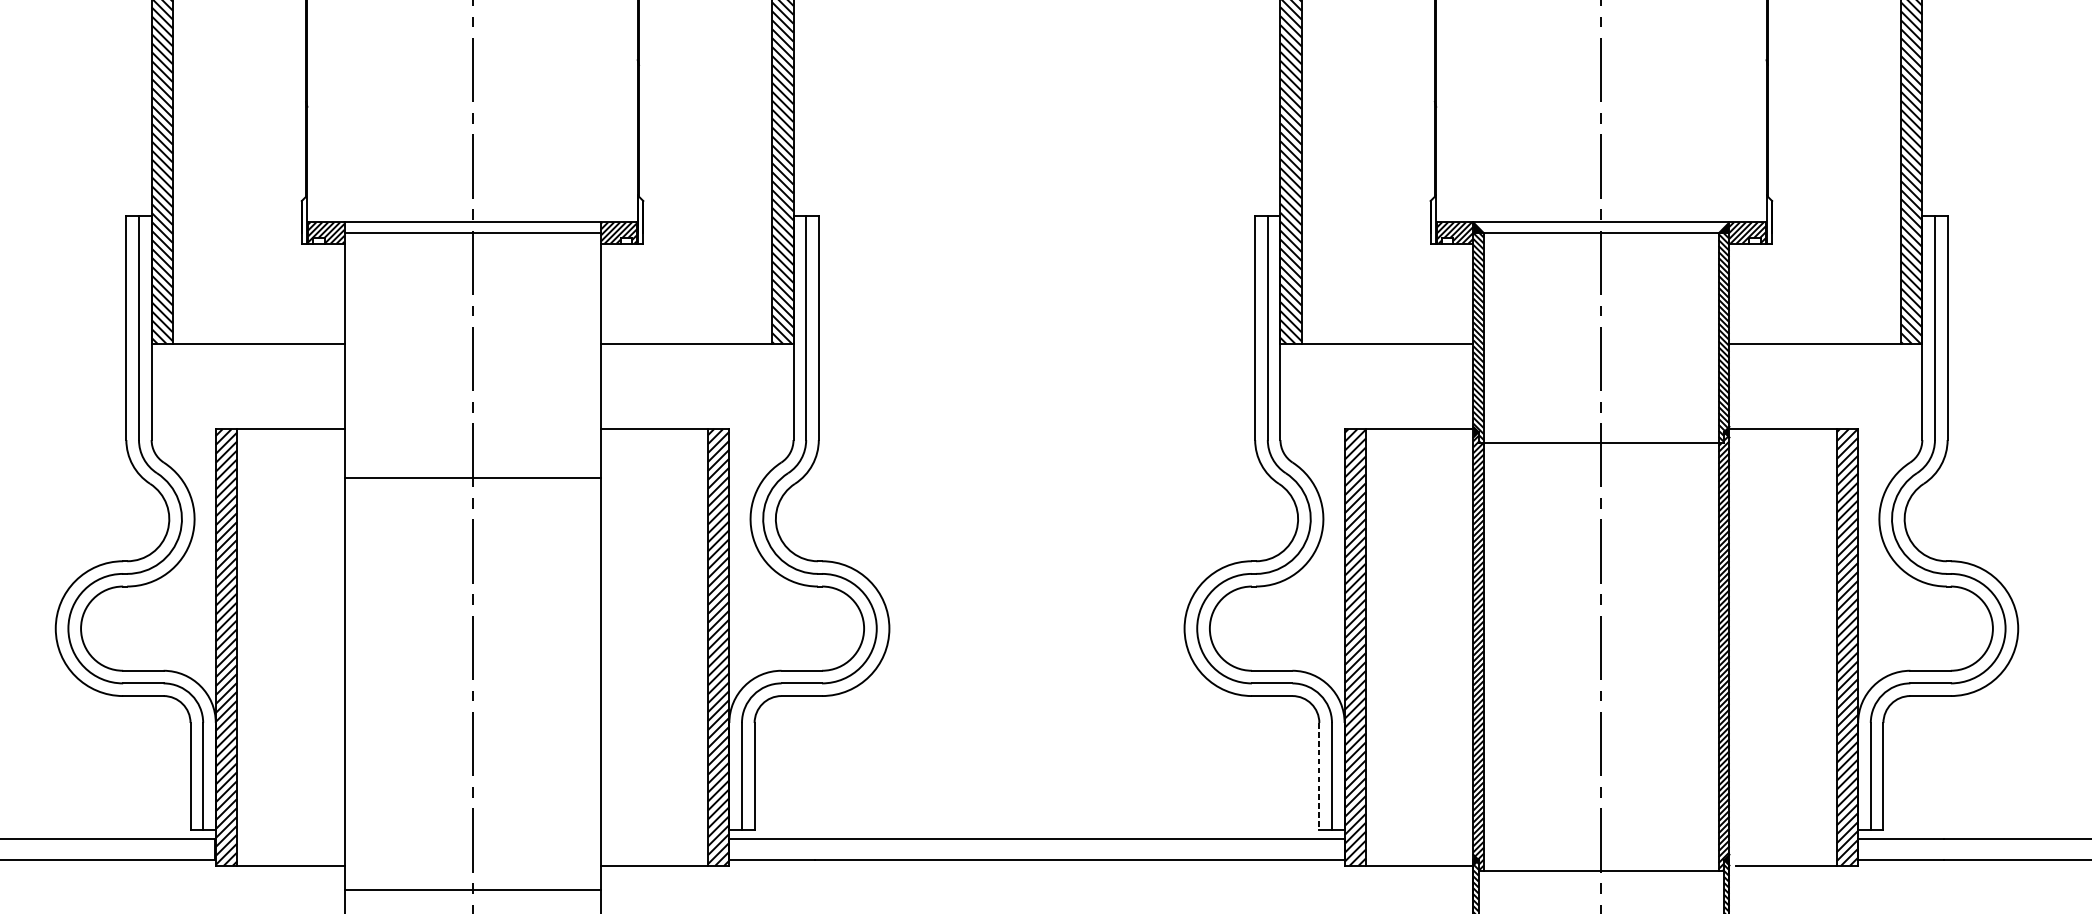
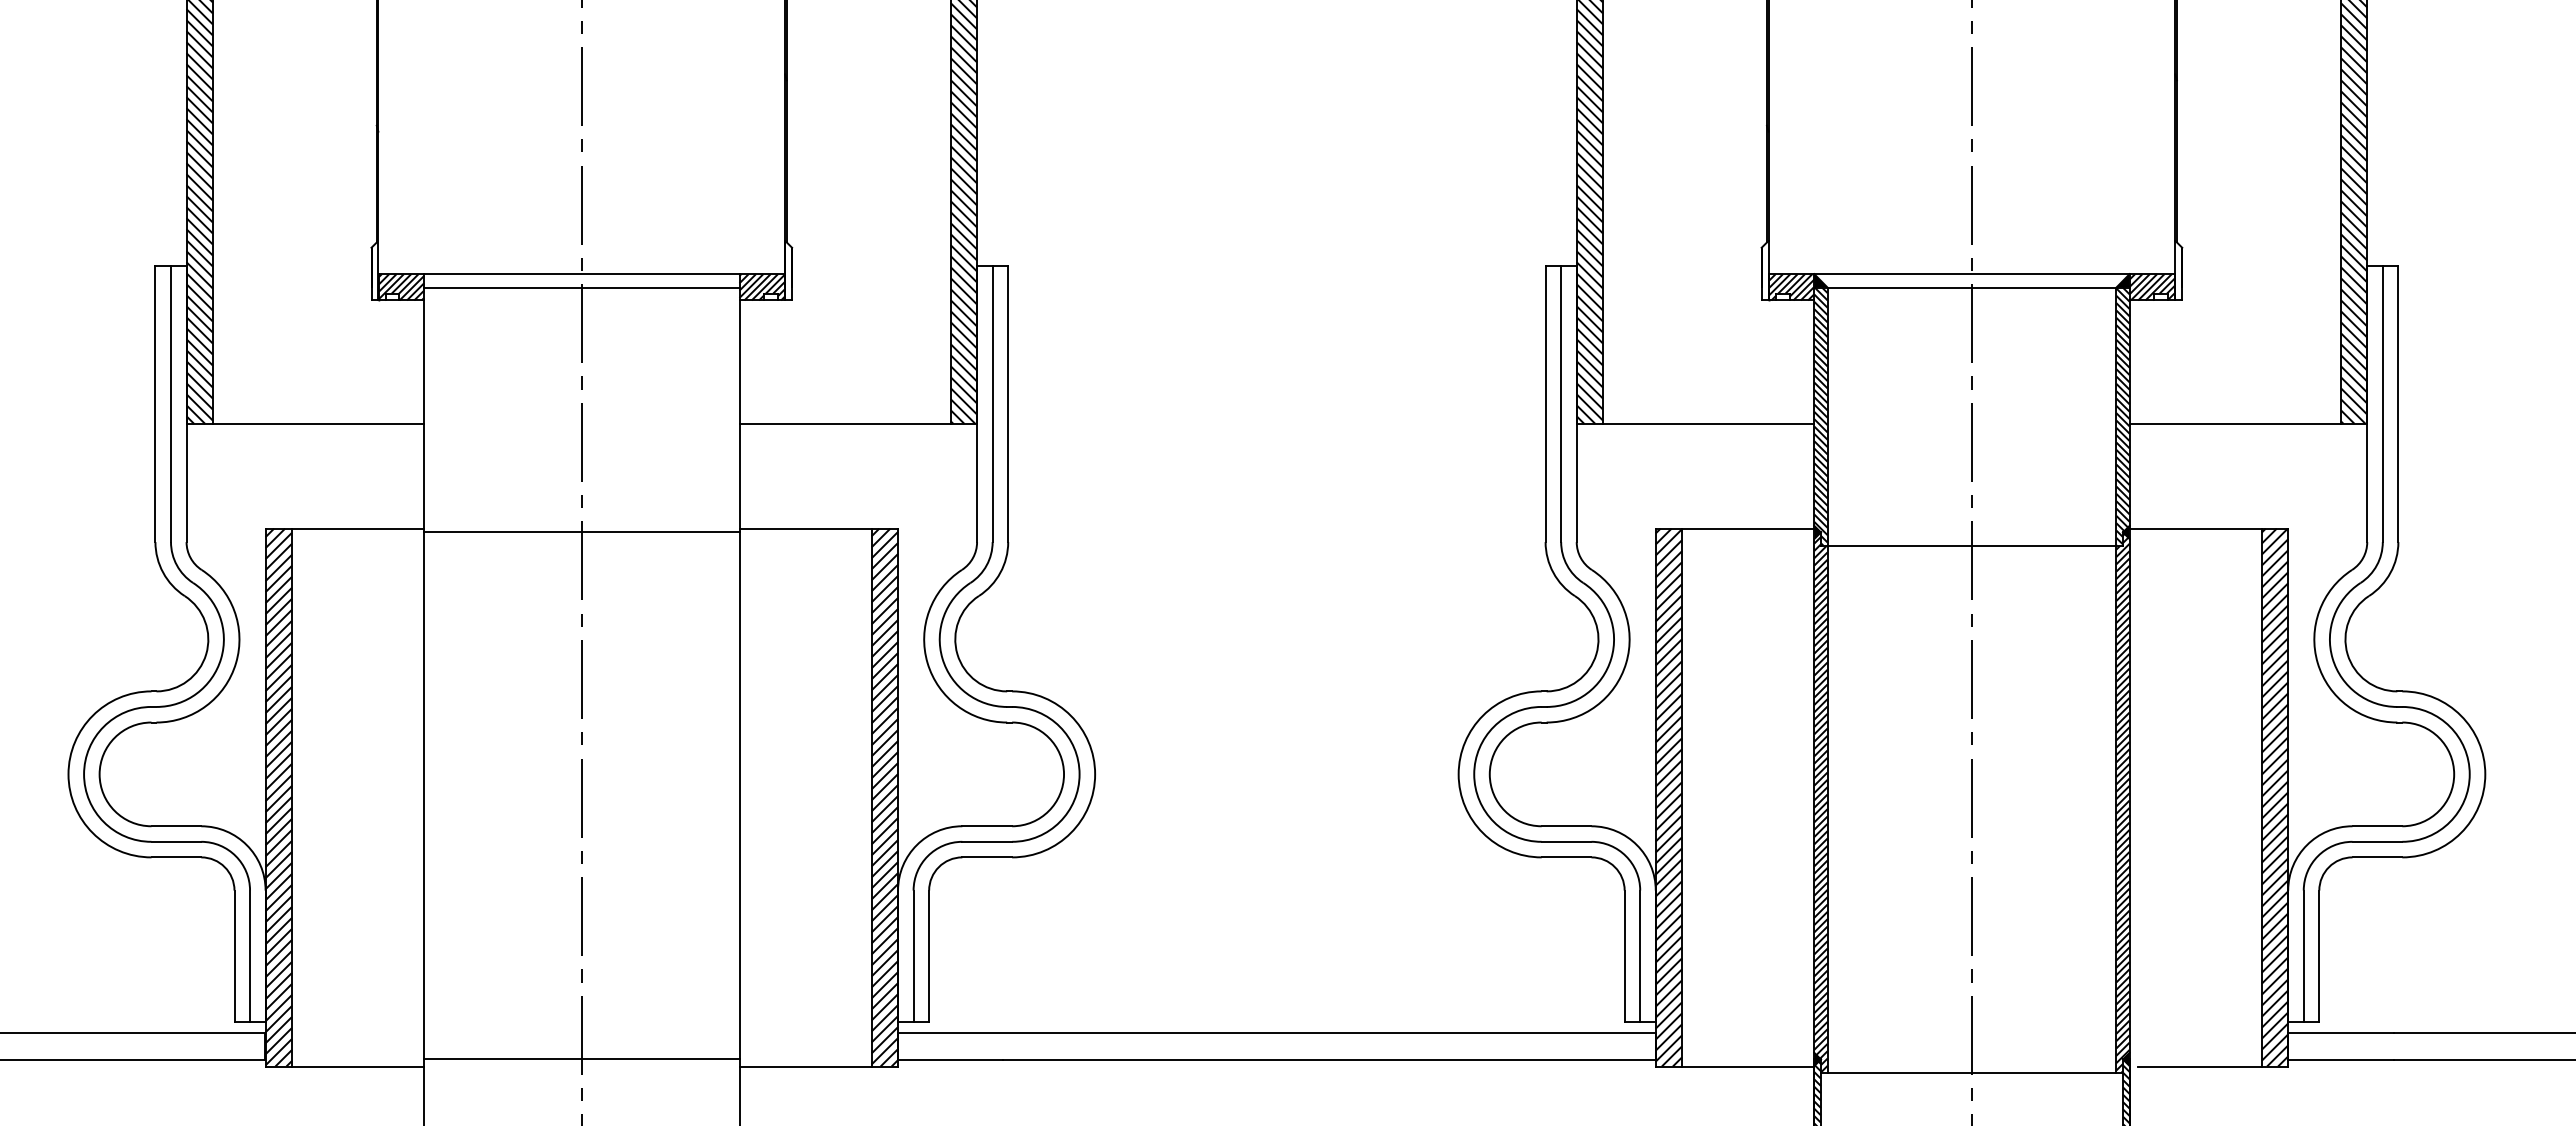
line: (472, 478) -> (581, 532), moved
line: (1319, 776) -> (1624, 956), dashed -> solid
line: (472, 890) -> (581, 1059), moved

